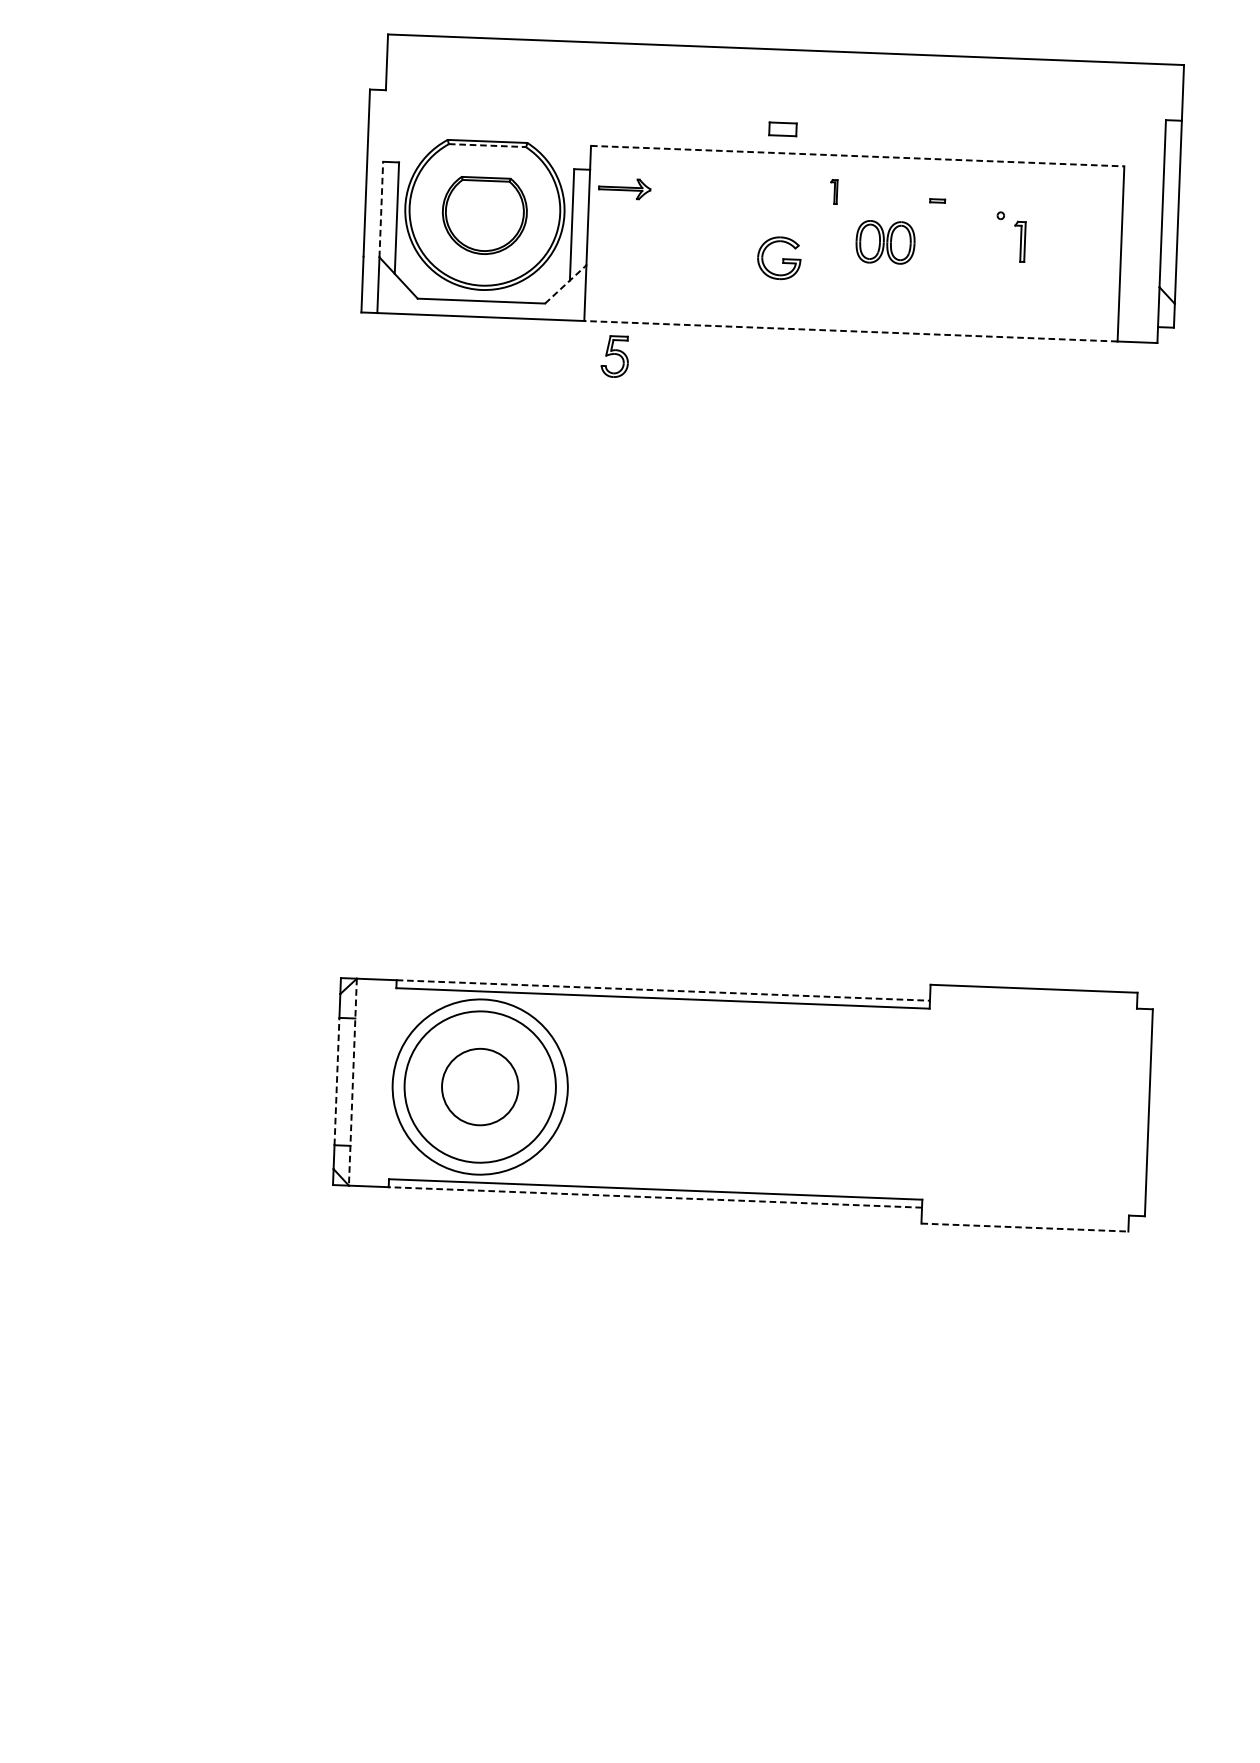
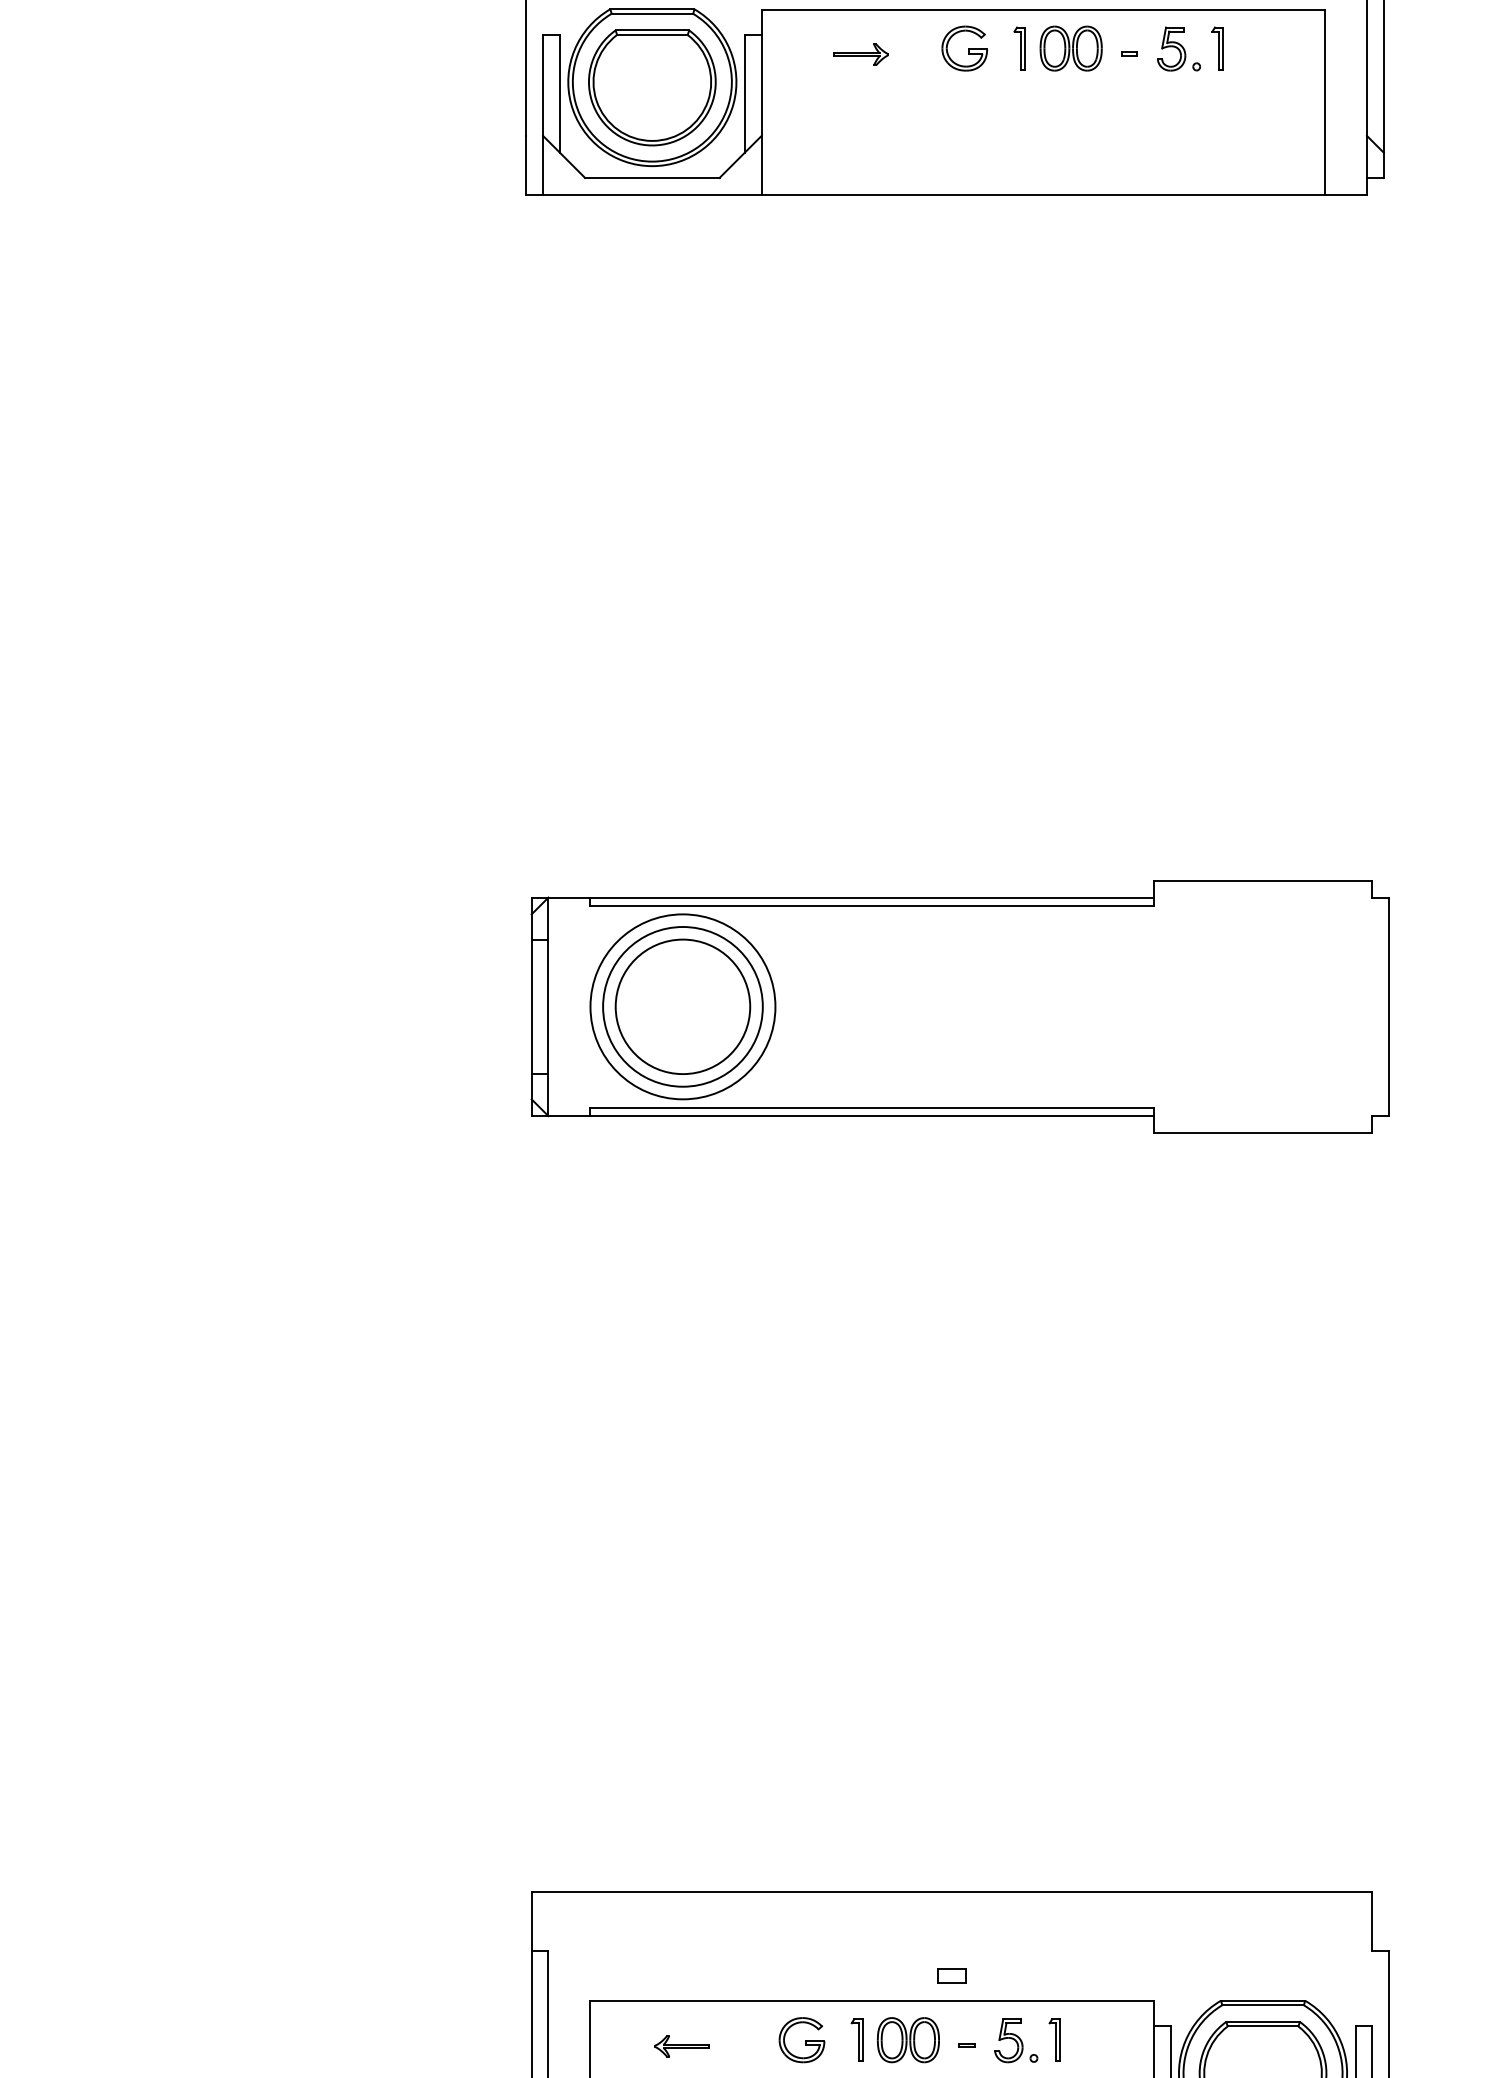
line: (487, 145) -> (652, 13), dashed -> solid
line: (857, 155) -> (1043, 9), dashed -> solid
part: (624, 188) -> (860, 54), moved
part: (833, 191) -> (1019, 48), size x1.67
line: (381, 208) -> (543, 84), dashed -> solid
part: (484, 215) -> (652, 87), size x1.43
part: (1019, 241) -> (1217, 48), moved
part: (884, 242) -> (1070, 48), moved
part: (779, 258) -> (964, 48), moved
line: (565, 284) -> (740, 156), dashed -> solid
line: (851, 331) -> (1043, 194), dashed -> solid
part: (615, 356) -> (1171, 48), moved
line: (663, 990) -> (872, 897), dashed -> solid
line: (336, 1081) -> (531, 1006), dashed -> solid
line: (352, 1082) -> (548, 1007), dashed -> solid
circle: (479, 1086) -> (682, 1006), size x1.67
line: (655, 1197) -> (872, 1116), dashed -> solid
line: (1025, 1227) -> (1263, 1132), dashed -> solid

